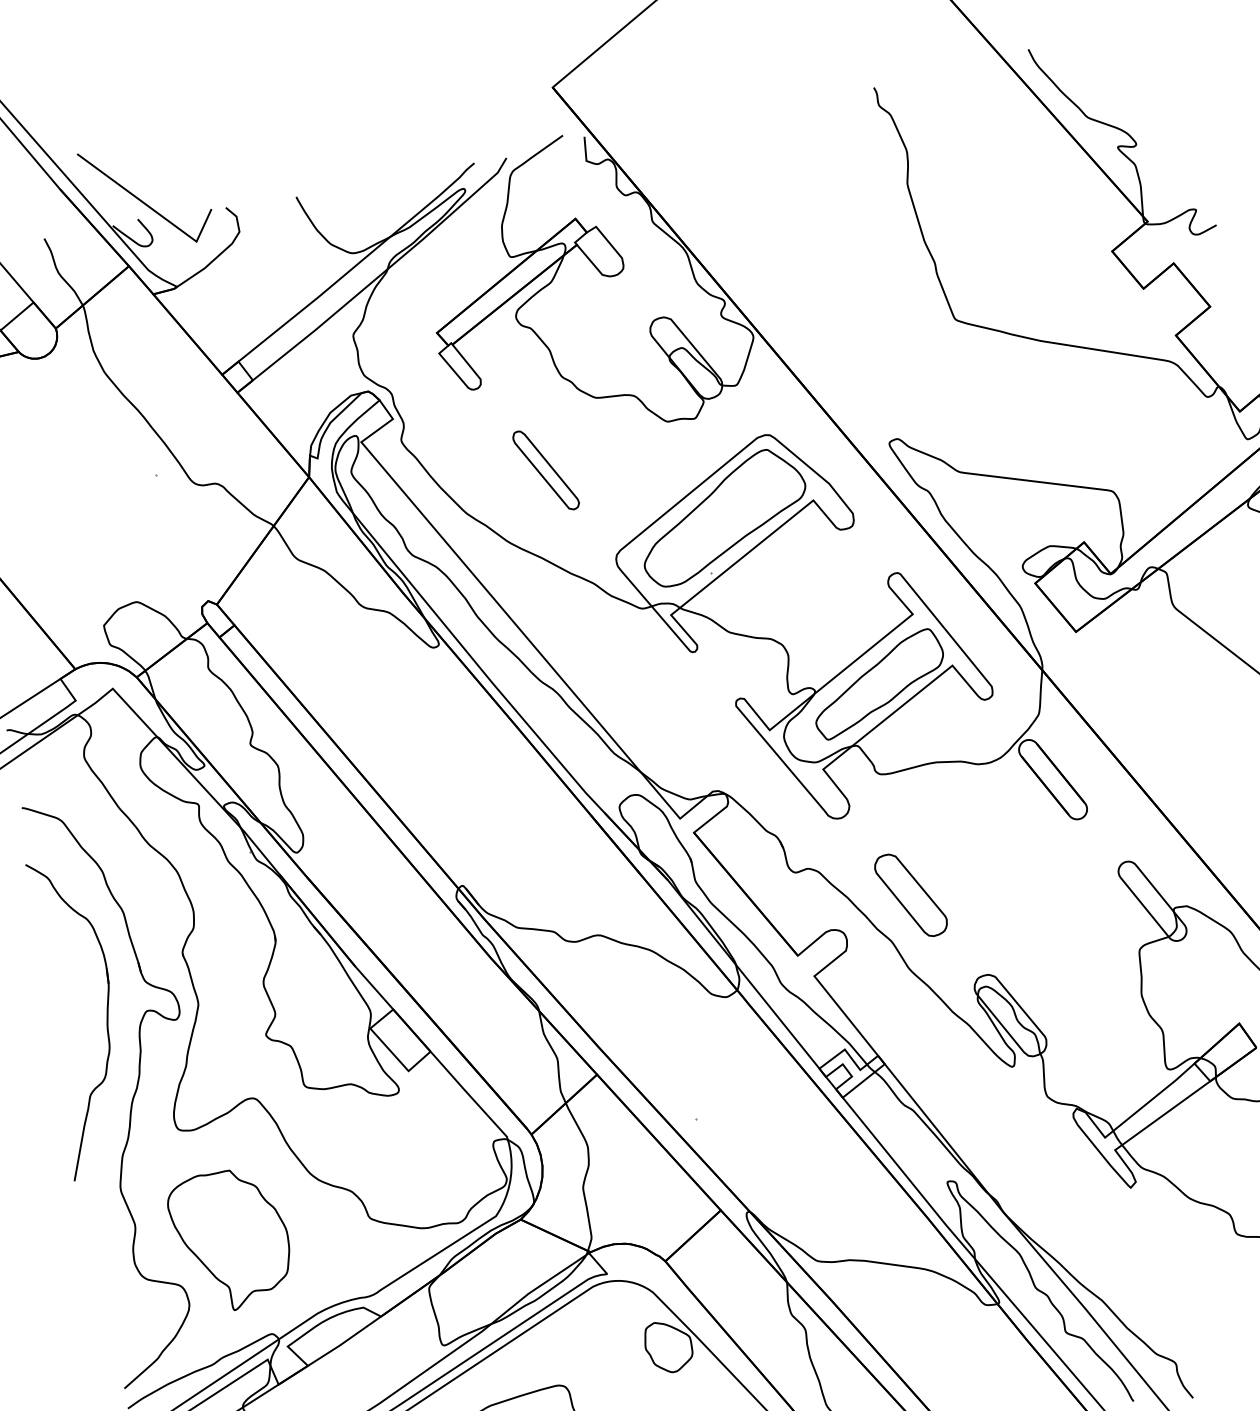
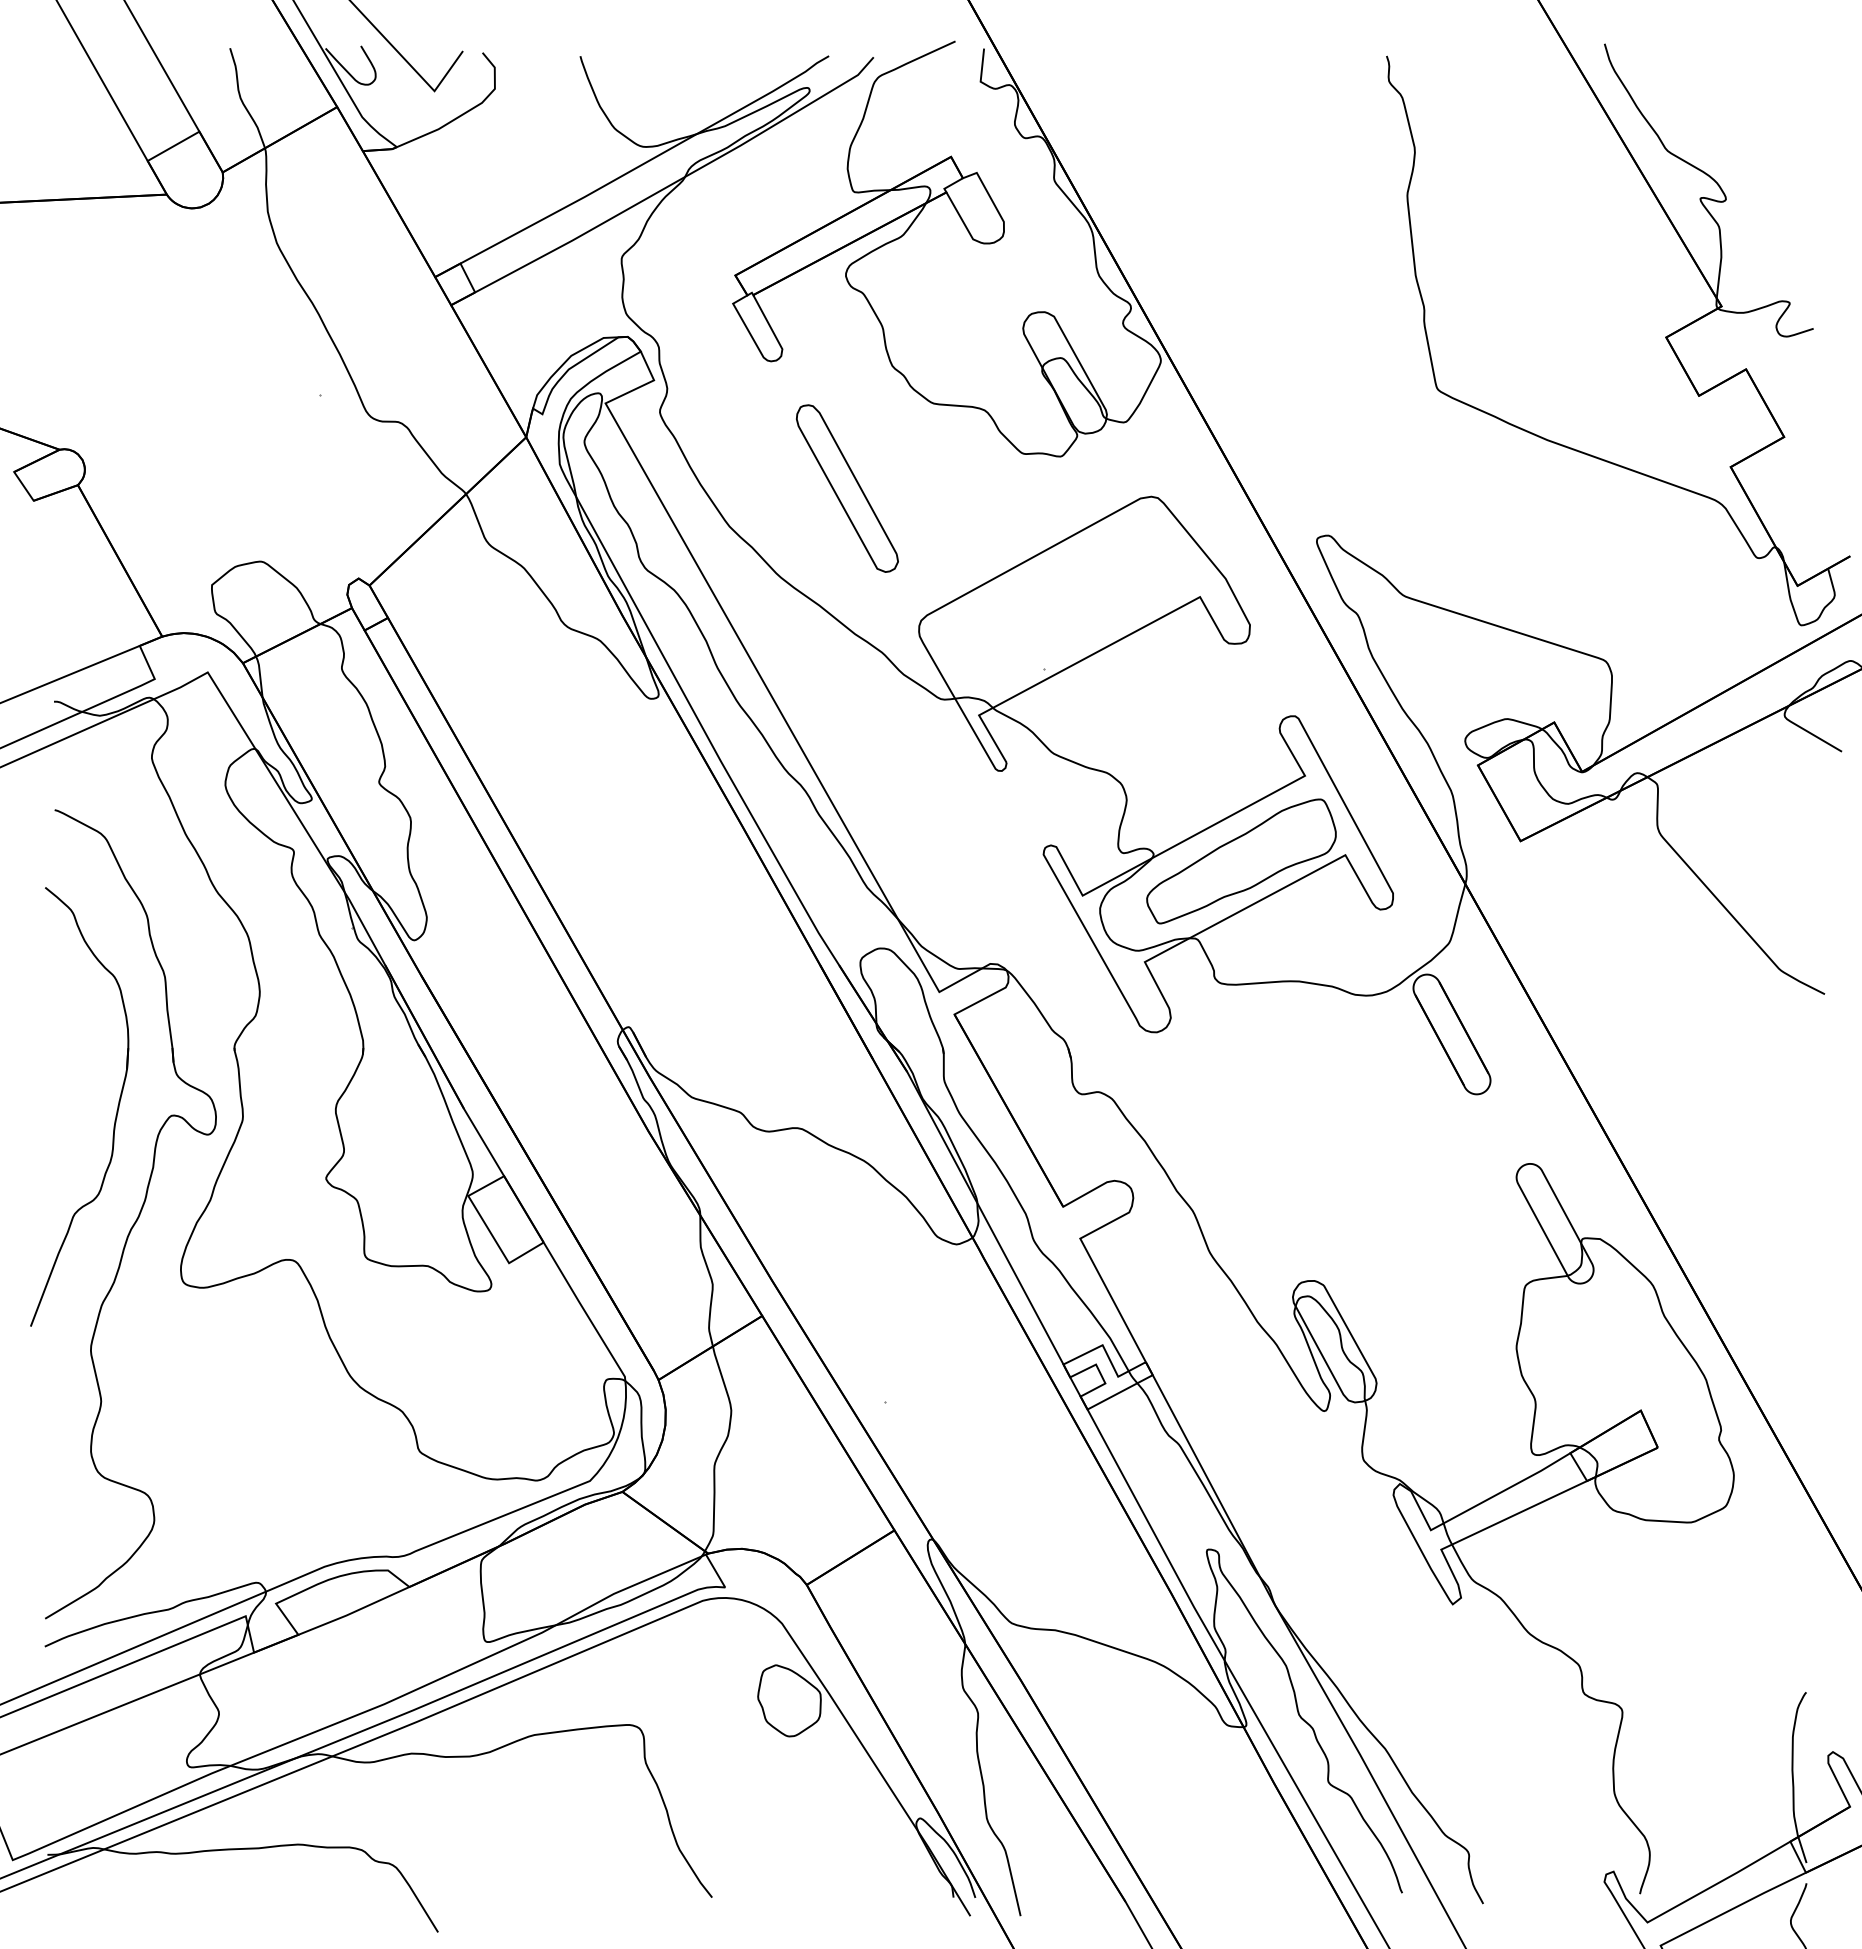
part: (546, 470) -> (847, 488), size x1.4
part: (723, 517) -> (1074, 596), removed
part: (910, 894) -> (1230, 1153), removed
part: (231, 1239) -> (227, 1445), removed

